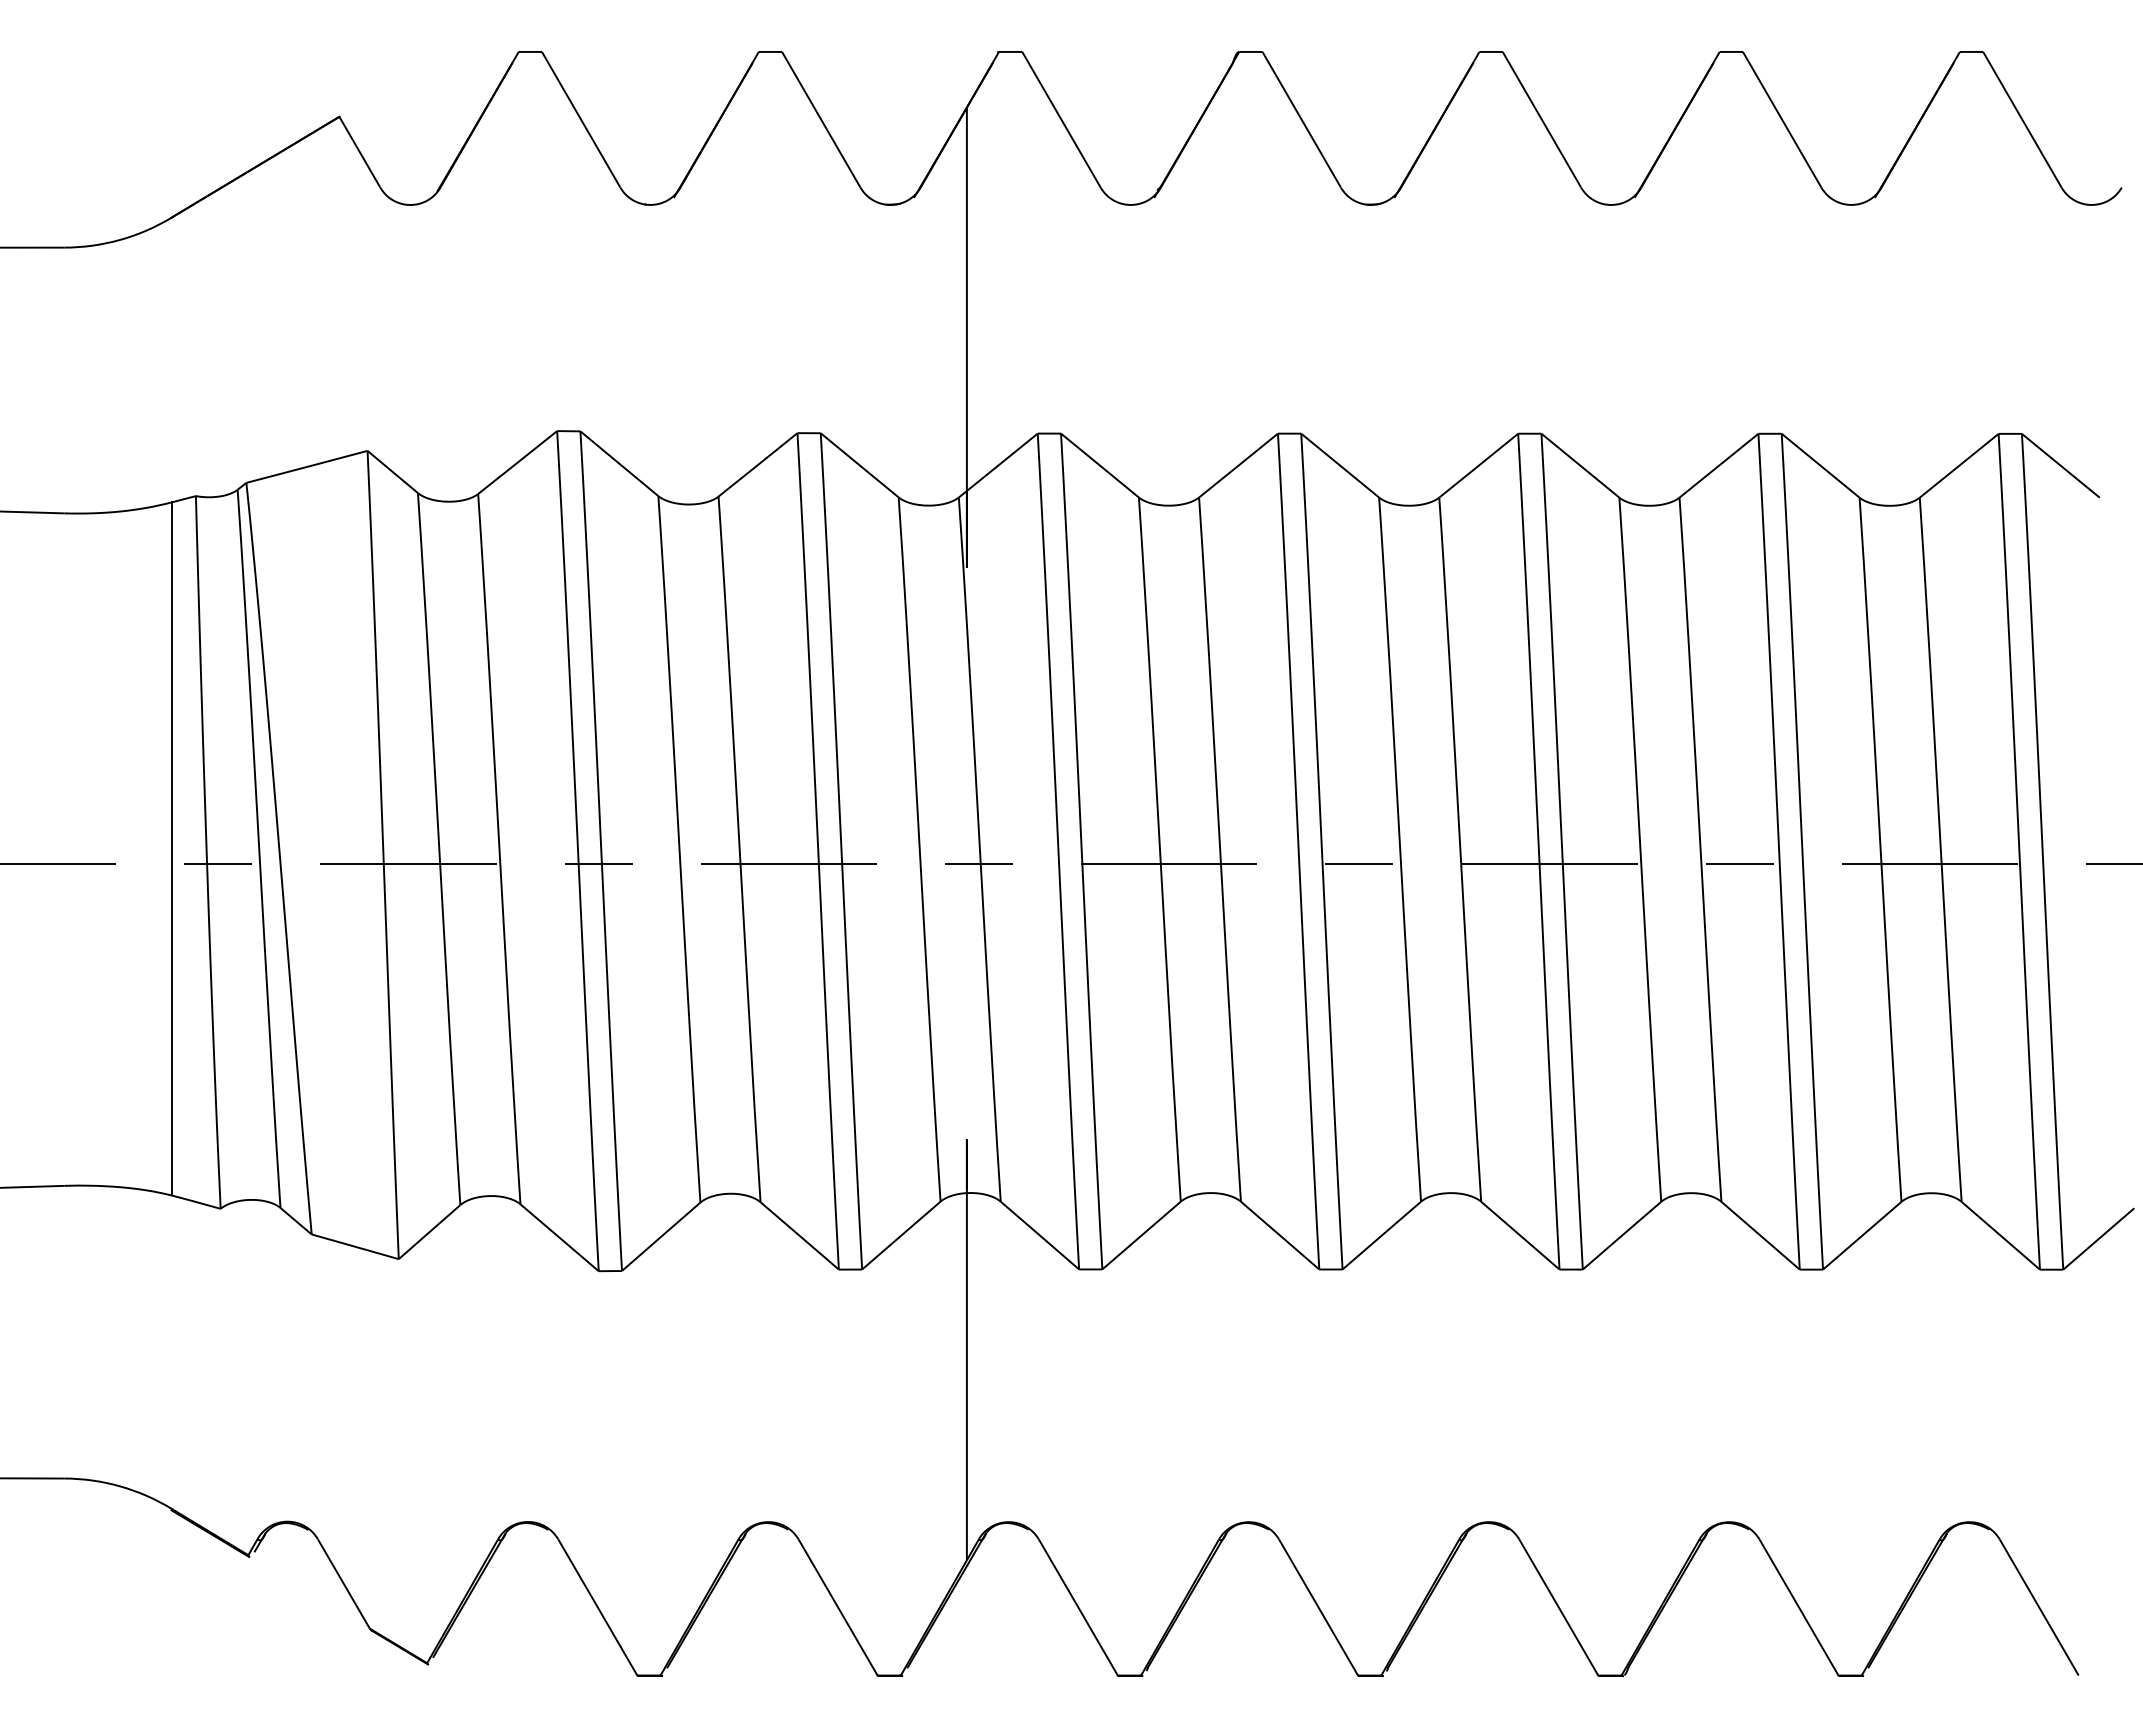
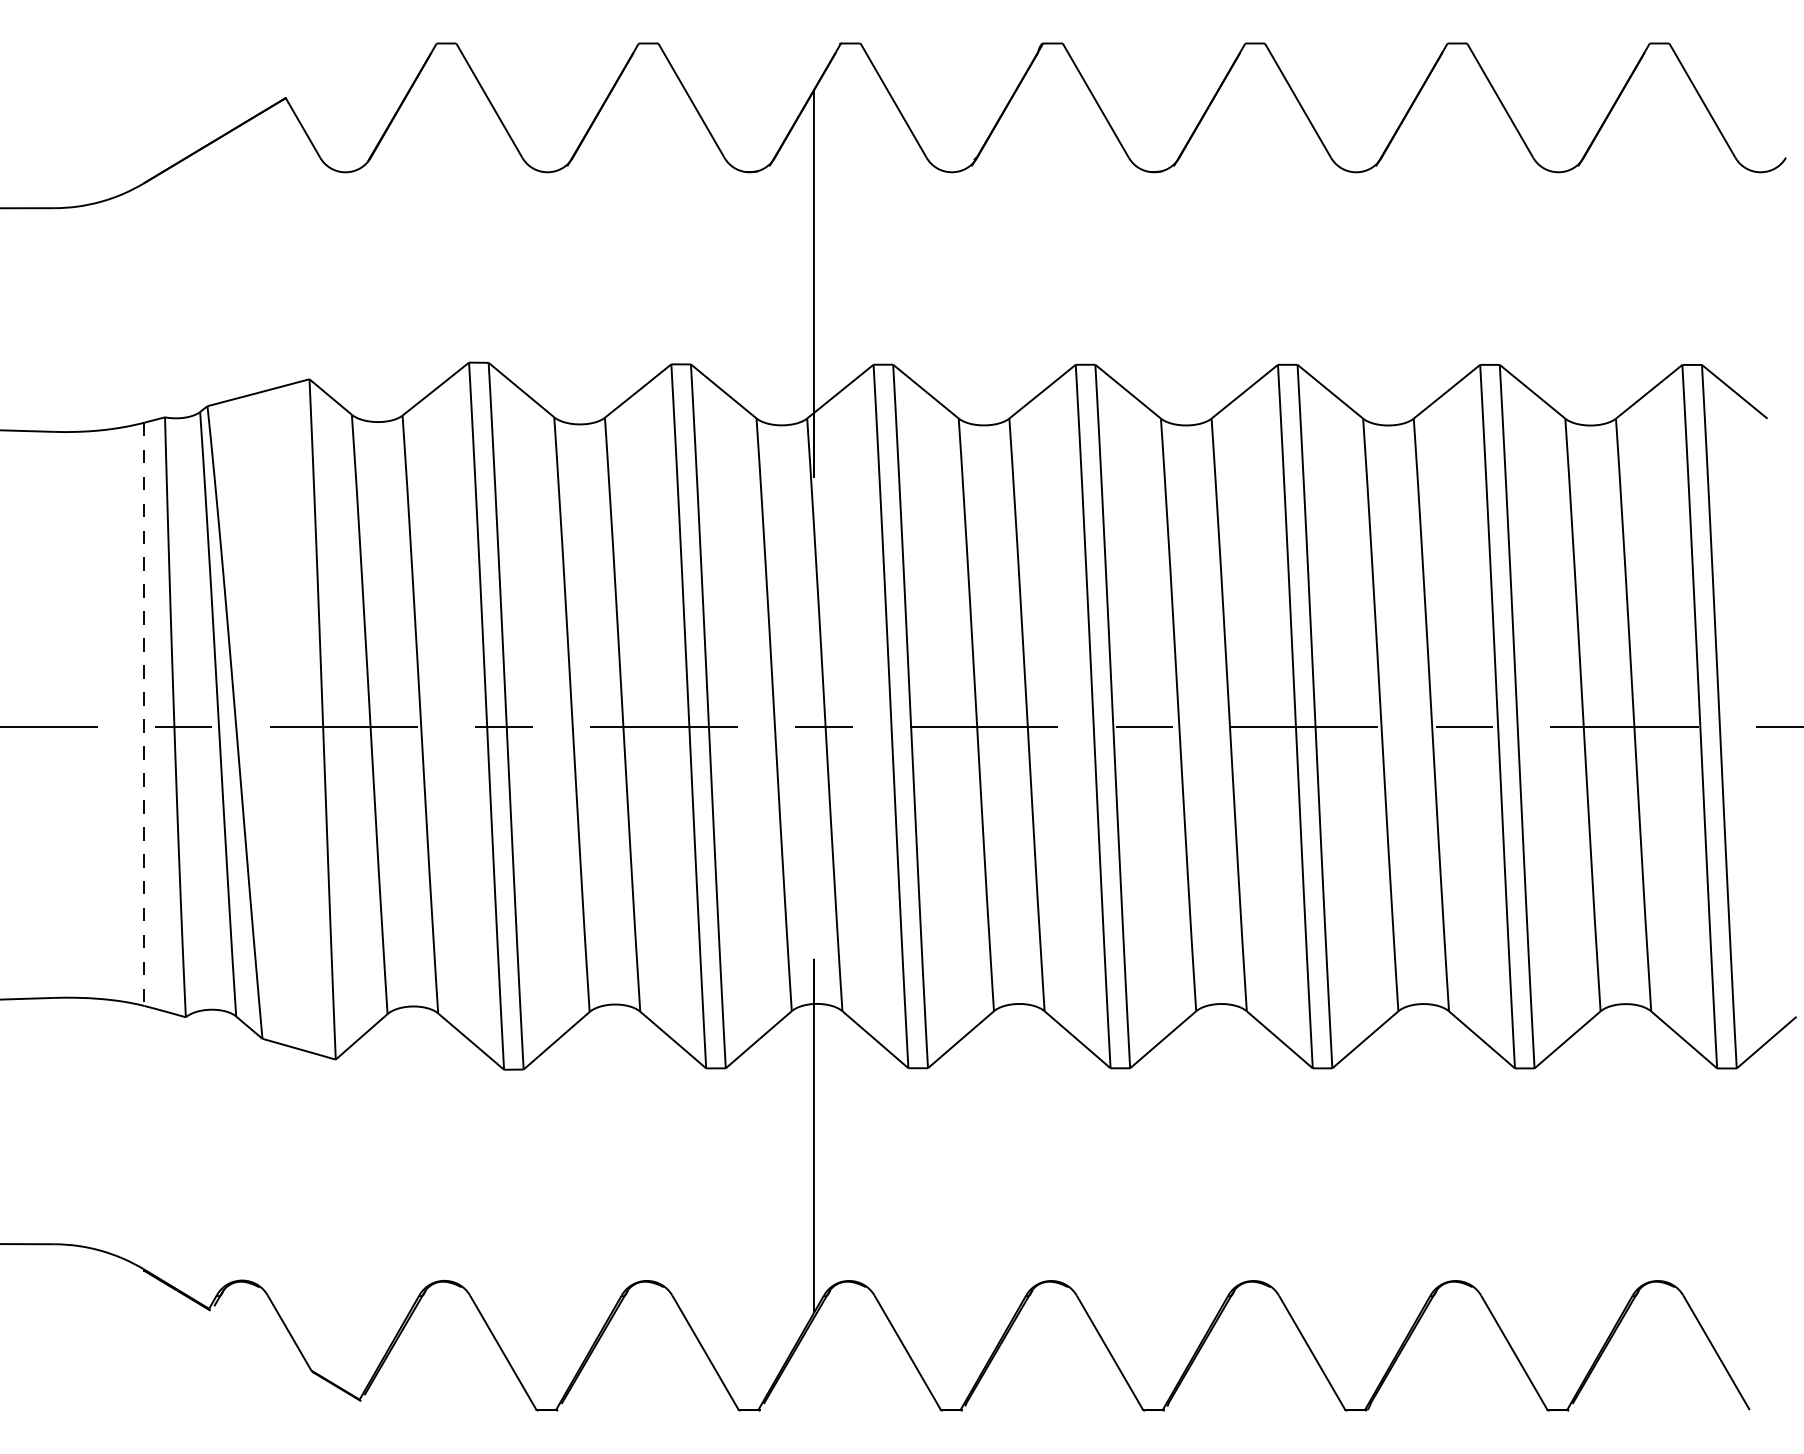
line: (171, 848) -> (144, 713), solid -> dashed

